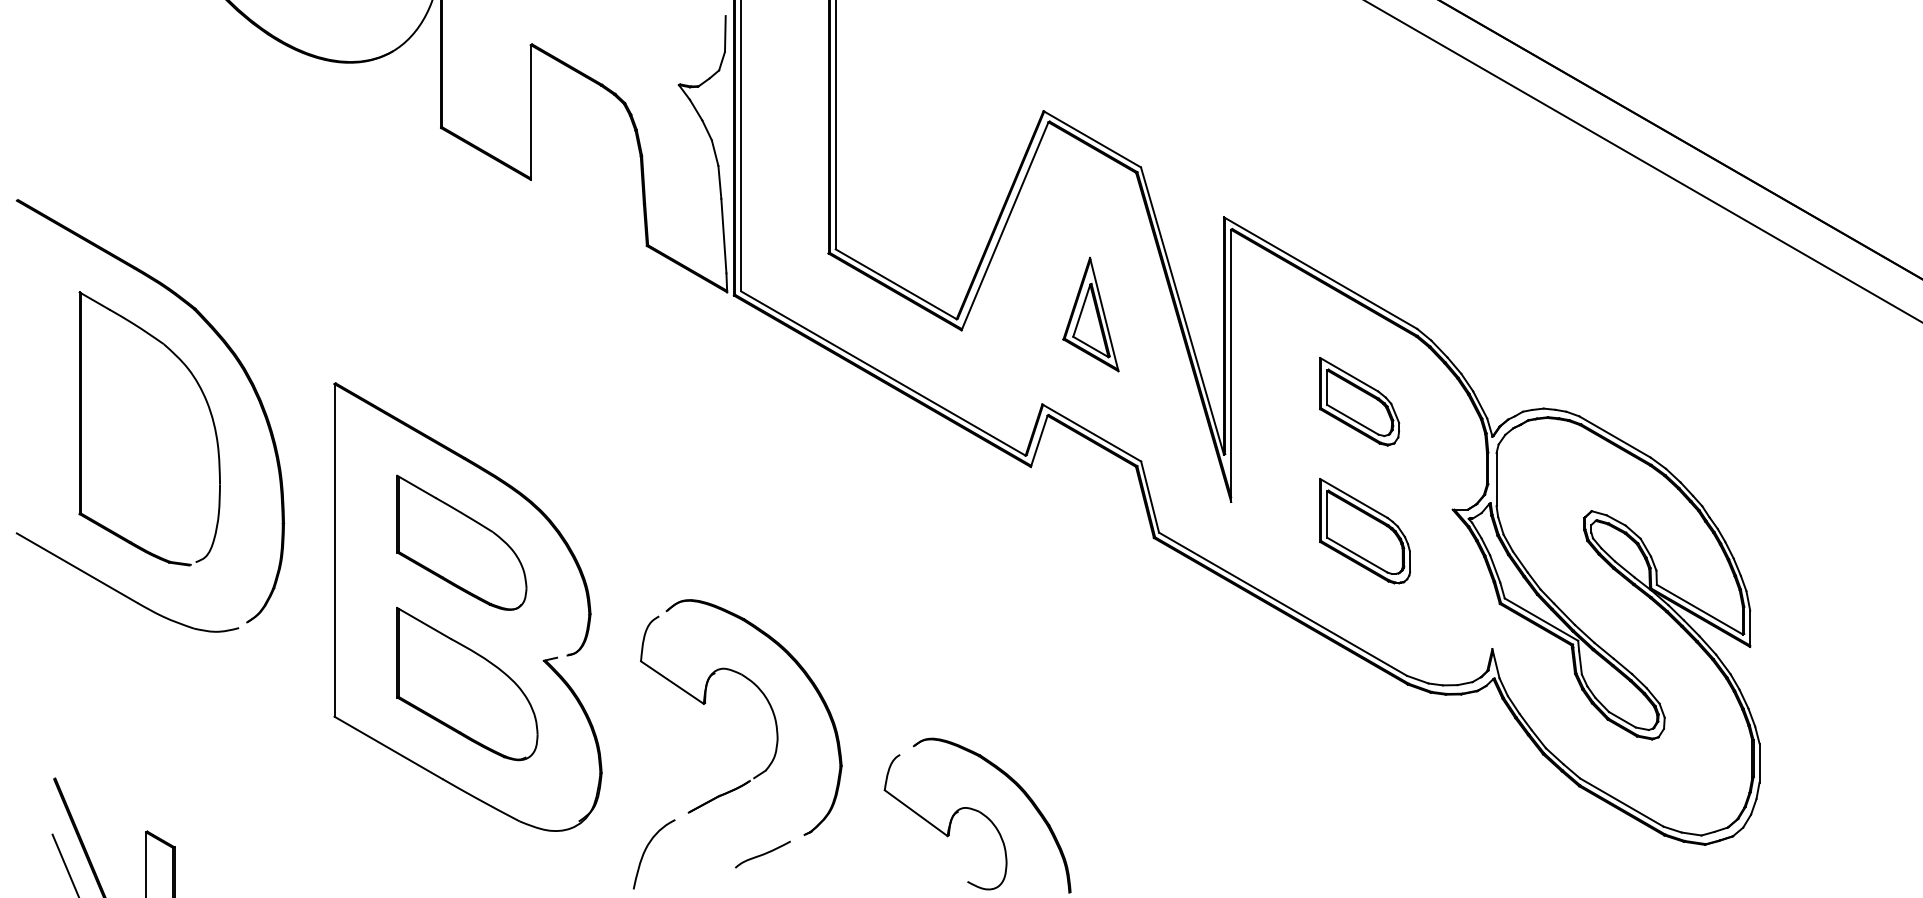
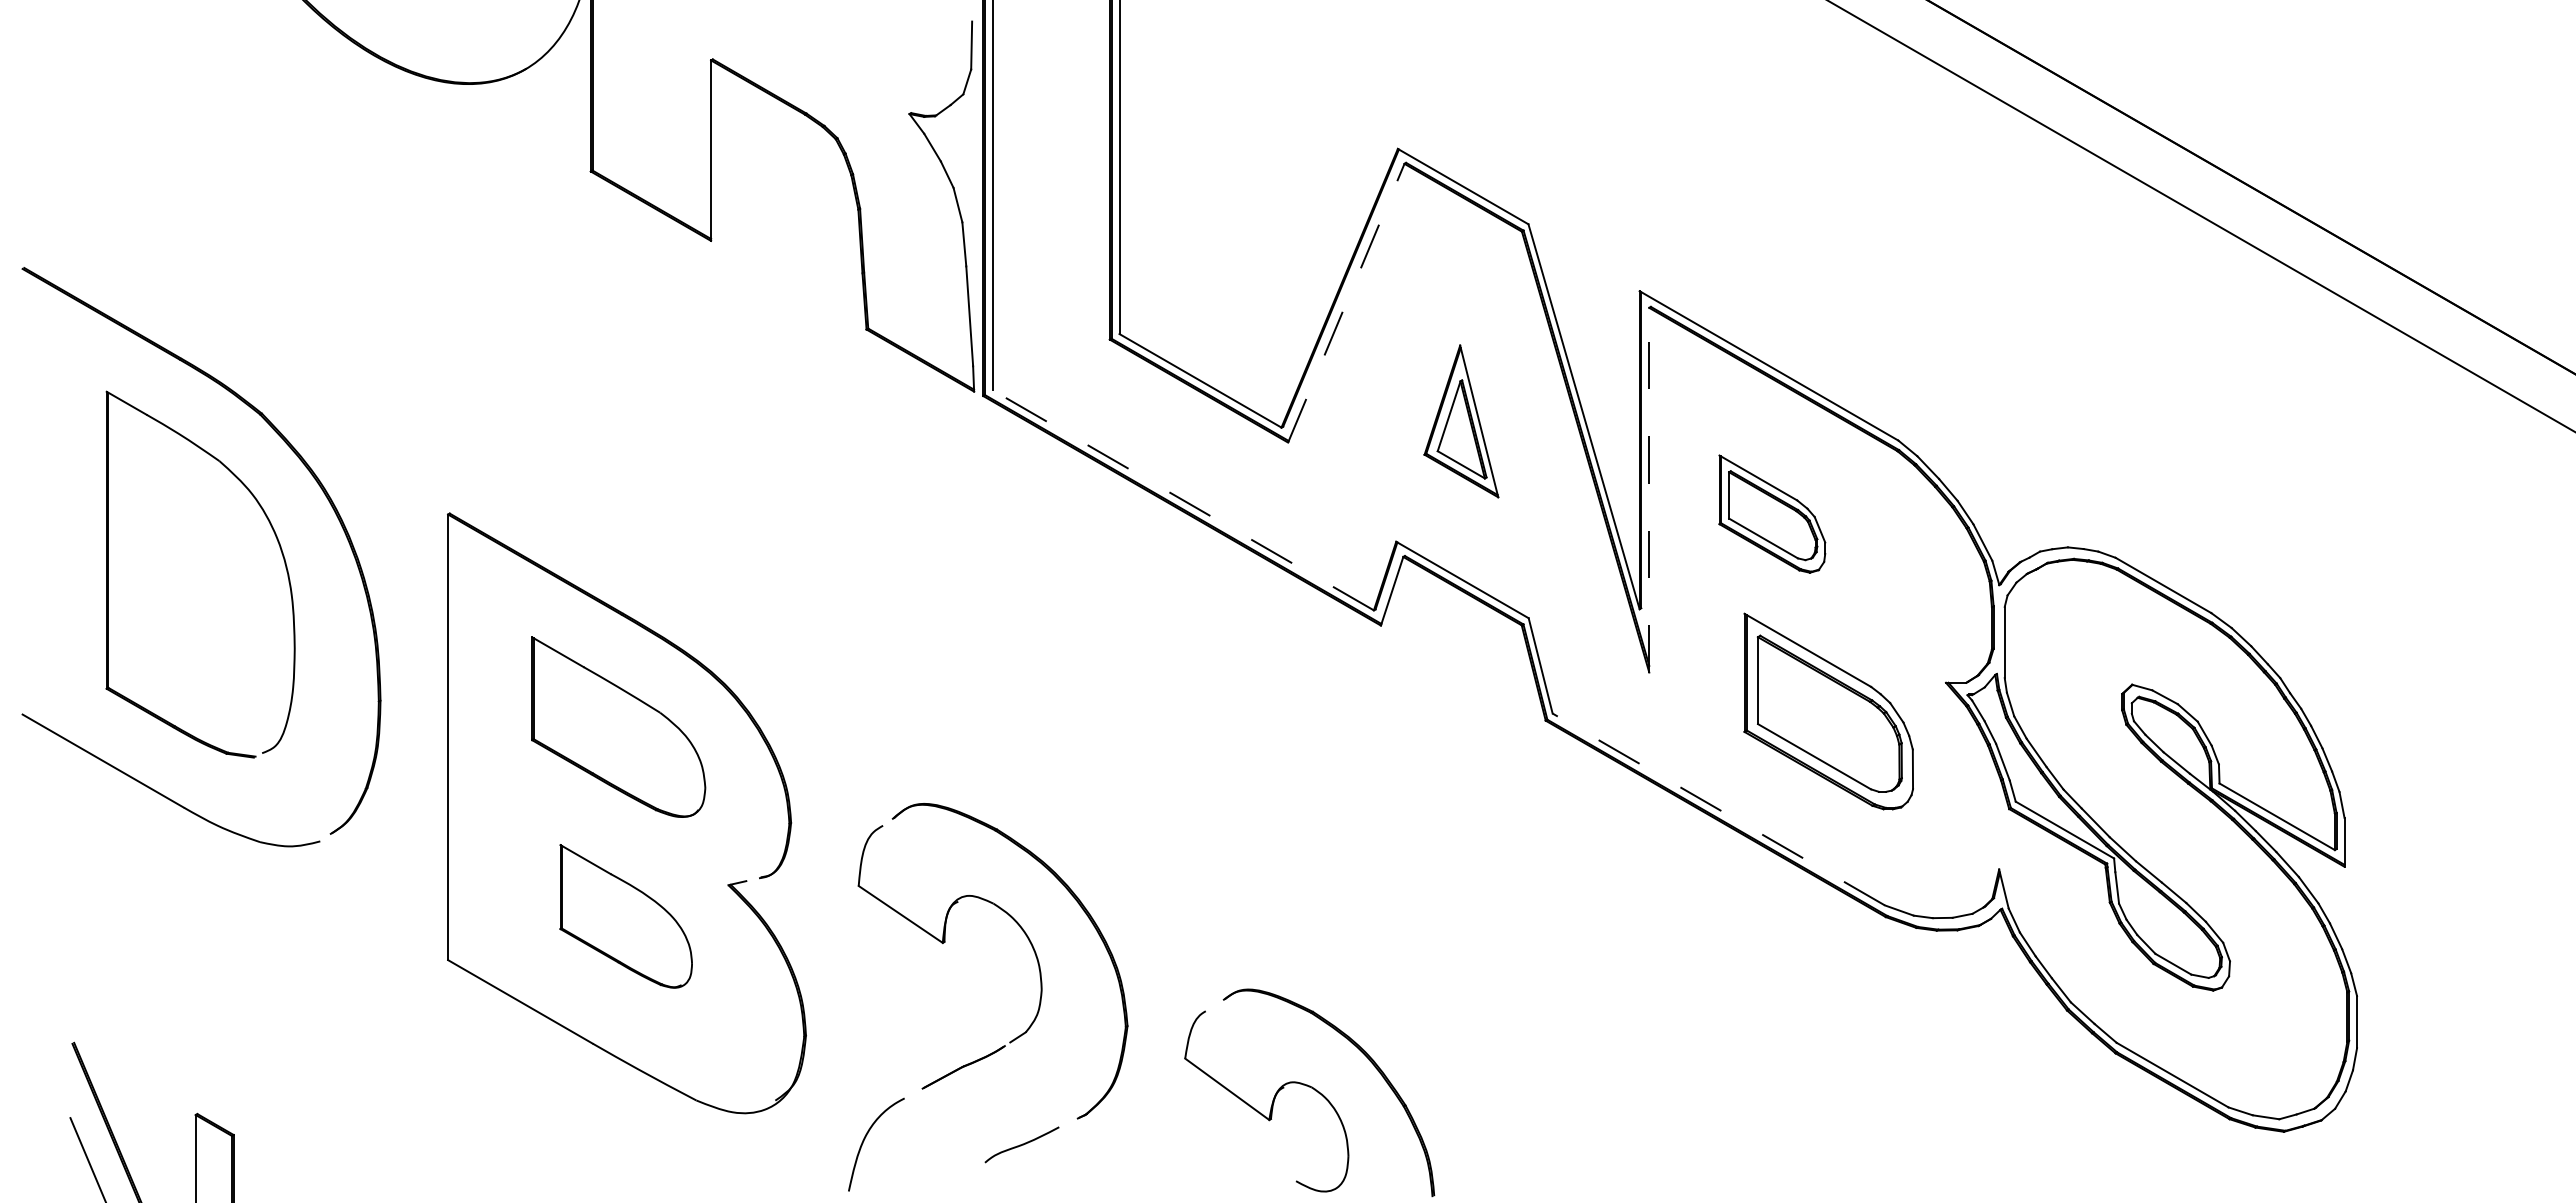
line: (1005, 225) -> (1346, 302), solid -> dashed
line: (1231, 365) -> (1649, 489), solid -> dashed
line: (883, 373) -> (1183, 500), solid -> dashed
part: (1359, 401) -> (1772, 513), moved
part: (1364, 531) -> (1828, 711), size x1.4
line: (1282, 604) -> (1718, 809), solid -> dashed
part: (467, 684) -> (626, 916), size x0.7

